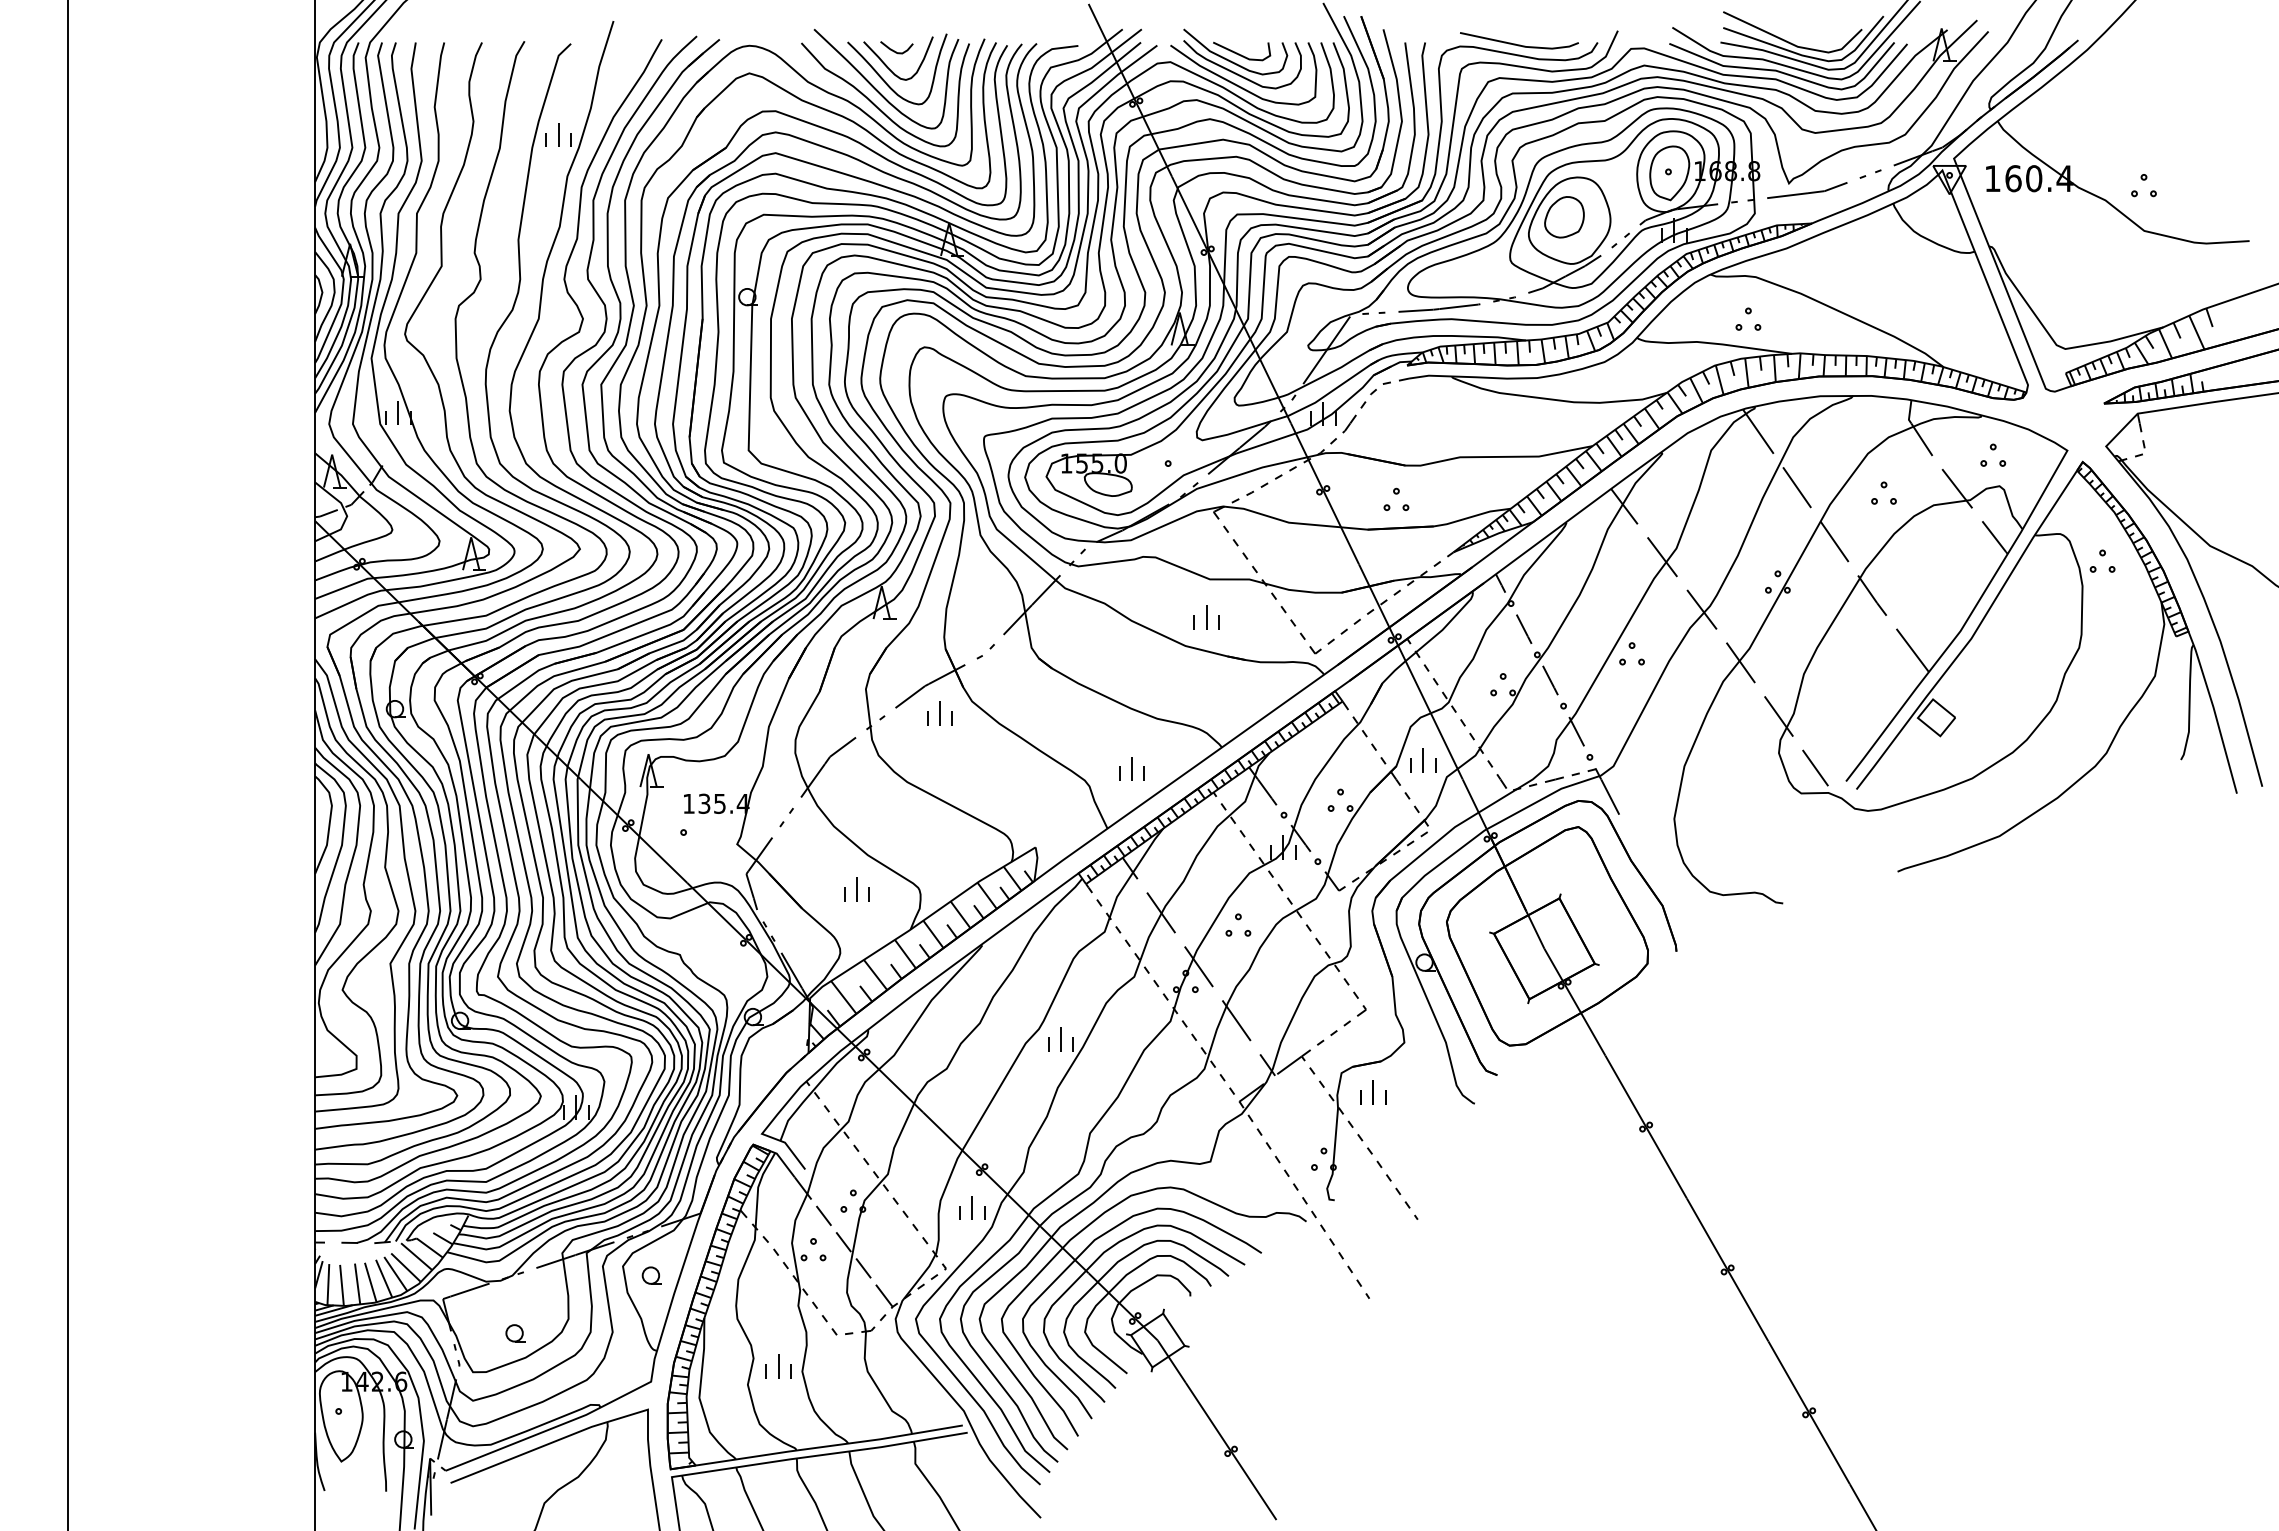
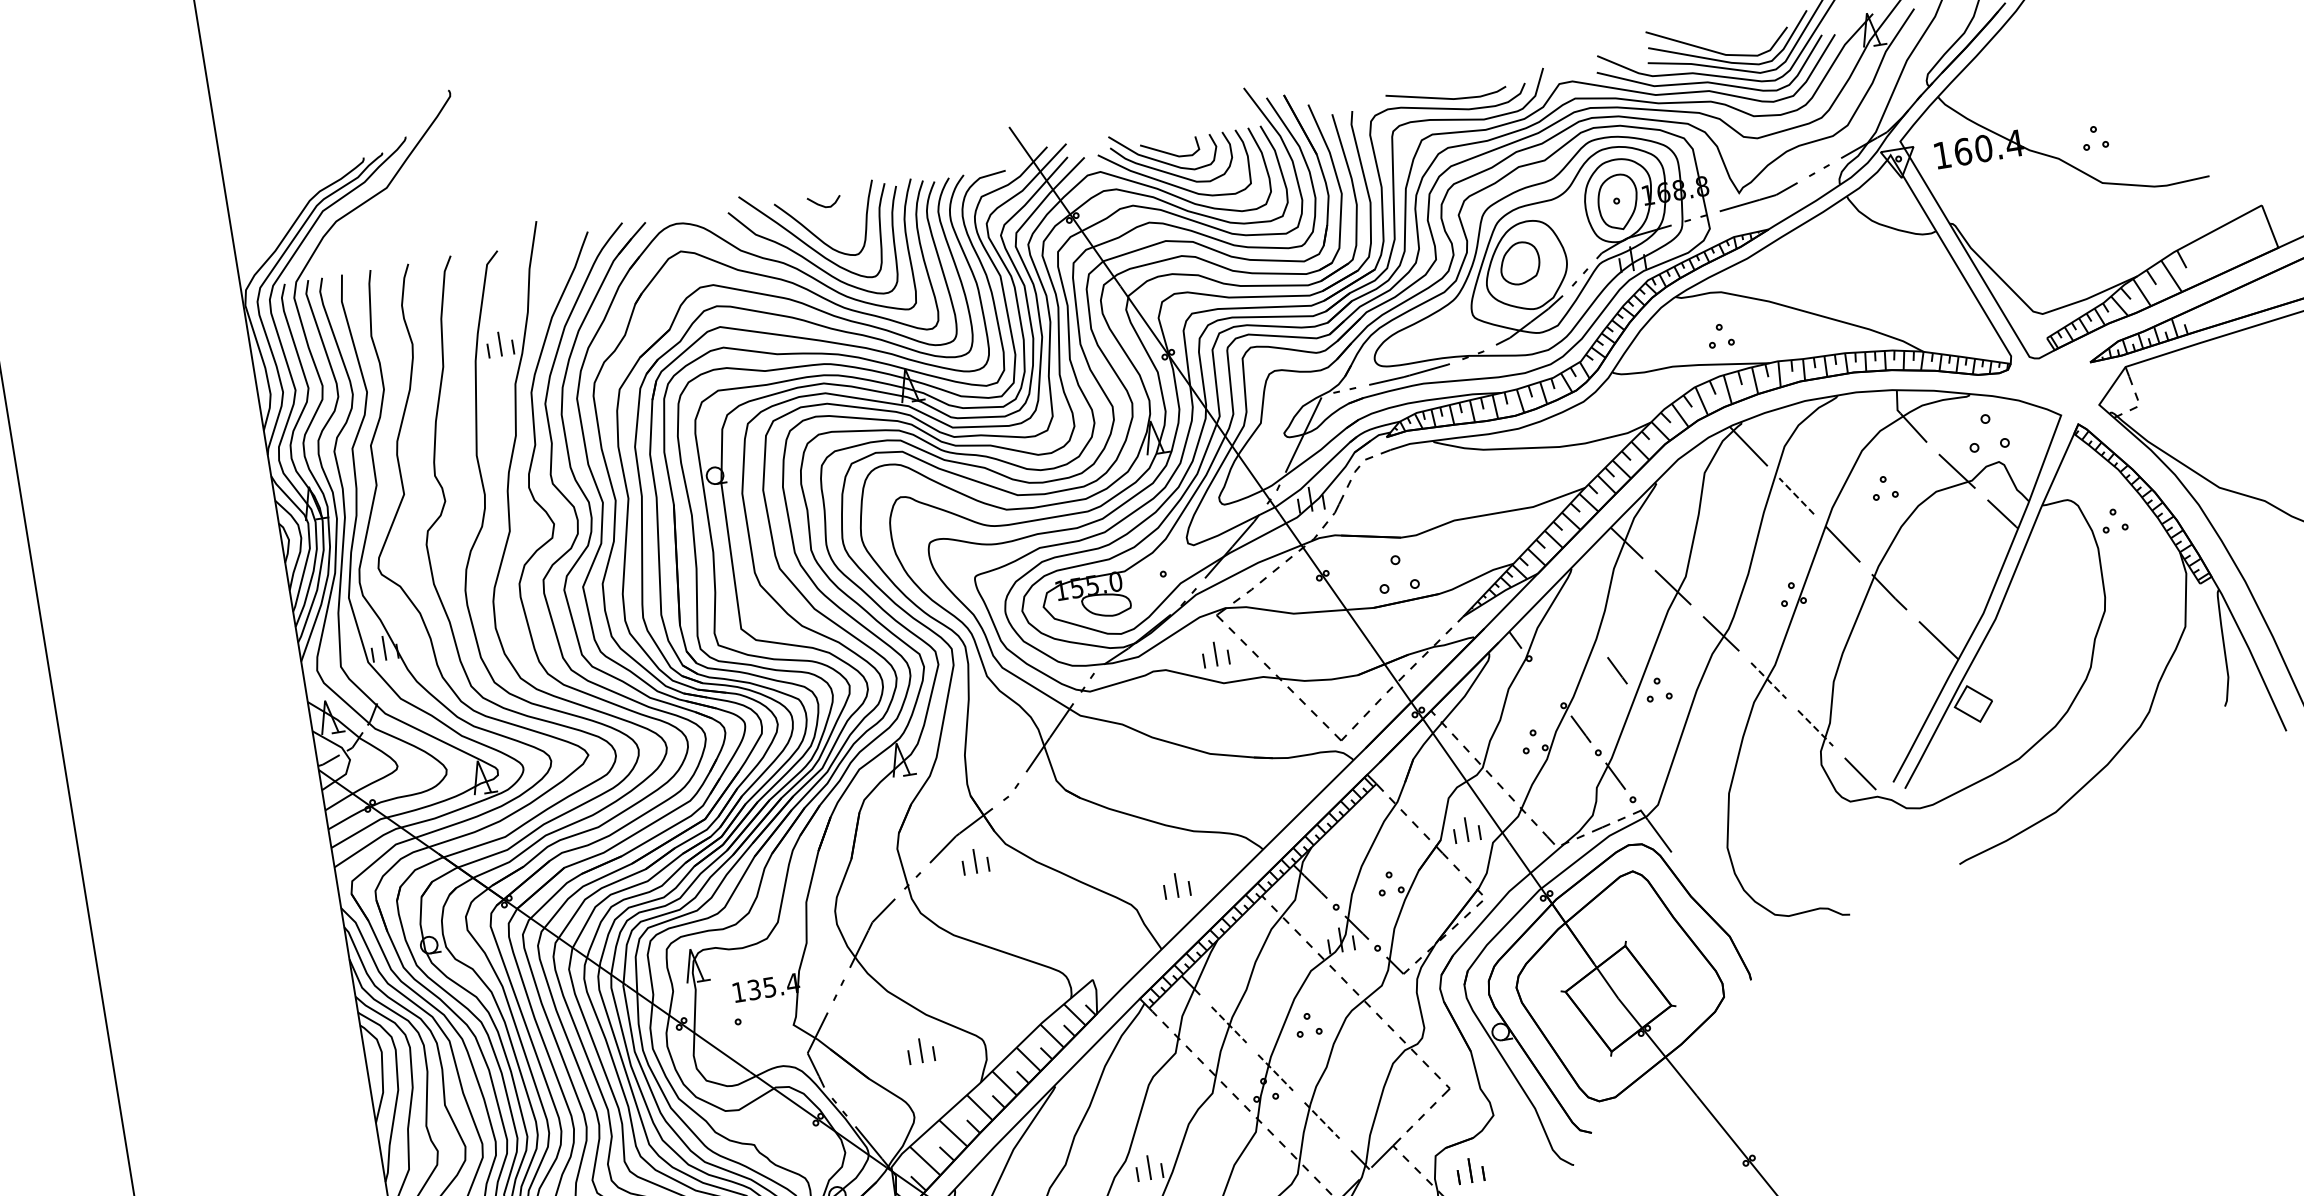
curve: (887, 65) -> (817, 221), removed
part: (1993, 454) -> (1987, 431), size x1.6
line: (1797, 487) -> (1796, 496), solid -> dashed
part: (1396, 498) -> (1397, 572), size x1.6
part: (1206, 617) -> (1215, 653), moved
line: (1524, 628) -> (1617, 669), moved
line: (1740, 662) -> (1768, 680), solid -> dashed
line: (1778, 716) -> (1815, 728), solid -> dashed
line: (1161, 912) -> (1229, 1024), solid -> dashed
line: (1198, 966) -> (1275, 1072), solid -> dashed
line: (1236, 1020) -> (1321, 1120), solid -> dashed

